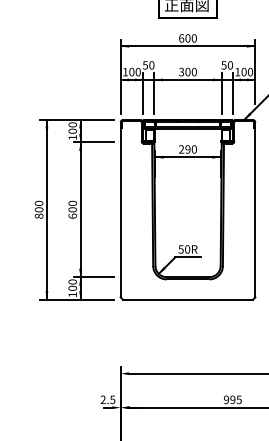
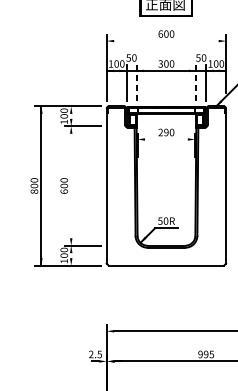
line: (187, 46) -> (165, 41), removed
line: (154, 92) -> (136, 82), solid -> dashed
line: (221, 92) -> (196, 82), solid -> dashed
line: (187, 157) -> (165, 139), removed
line: (80, 209) -> (71, 185), removed

